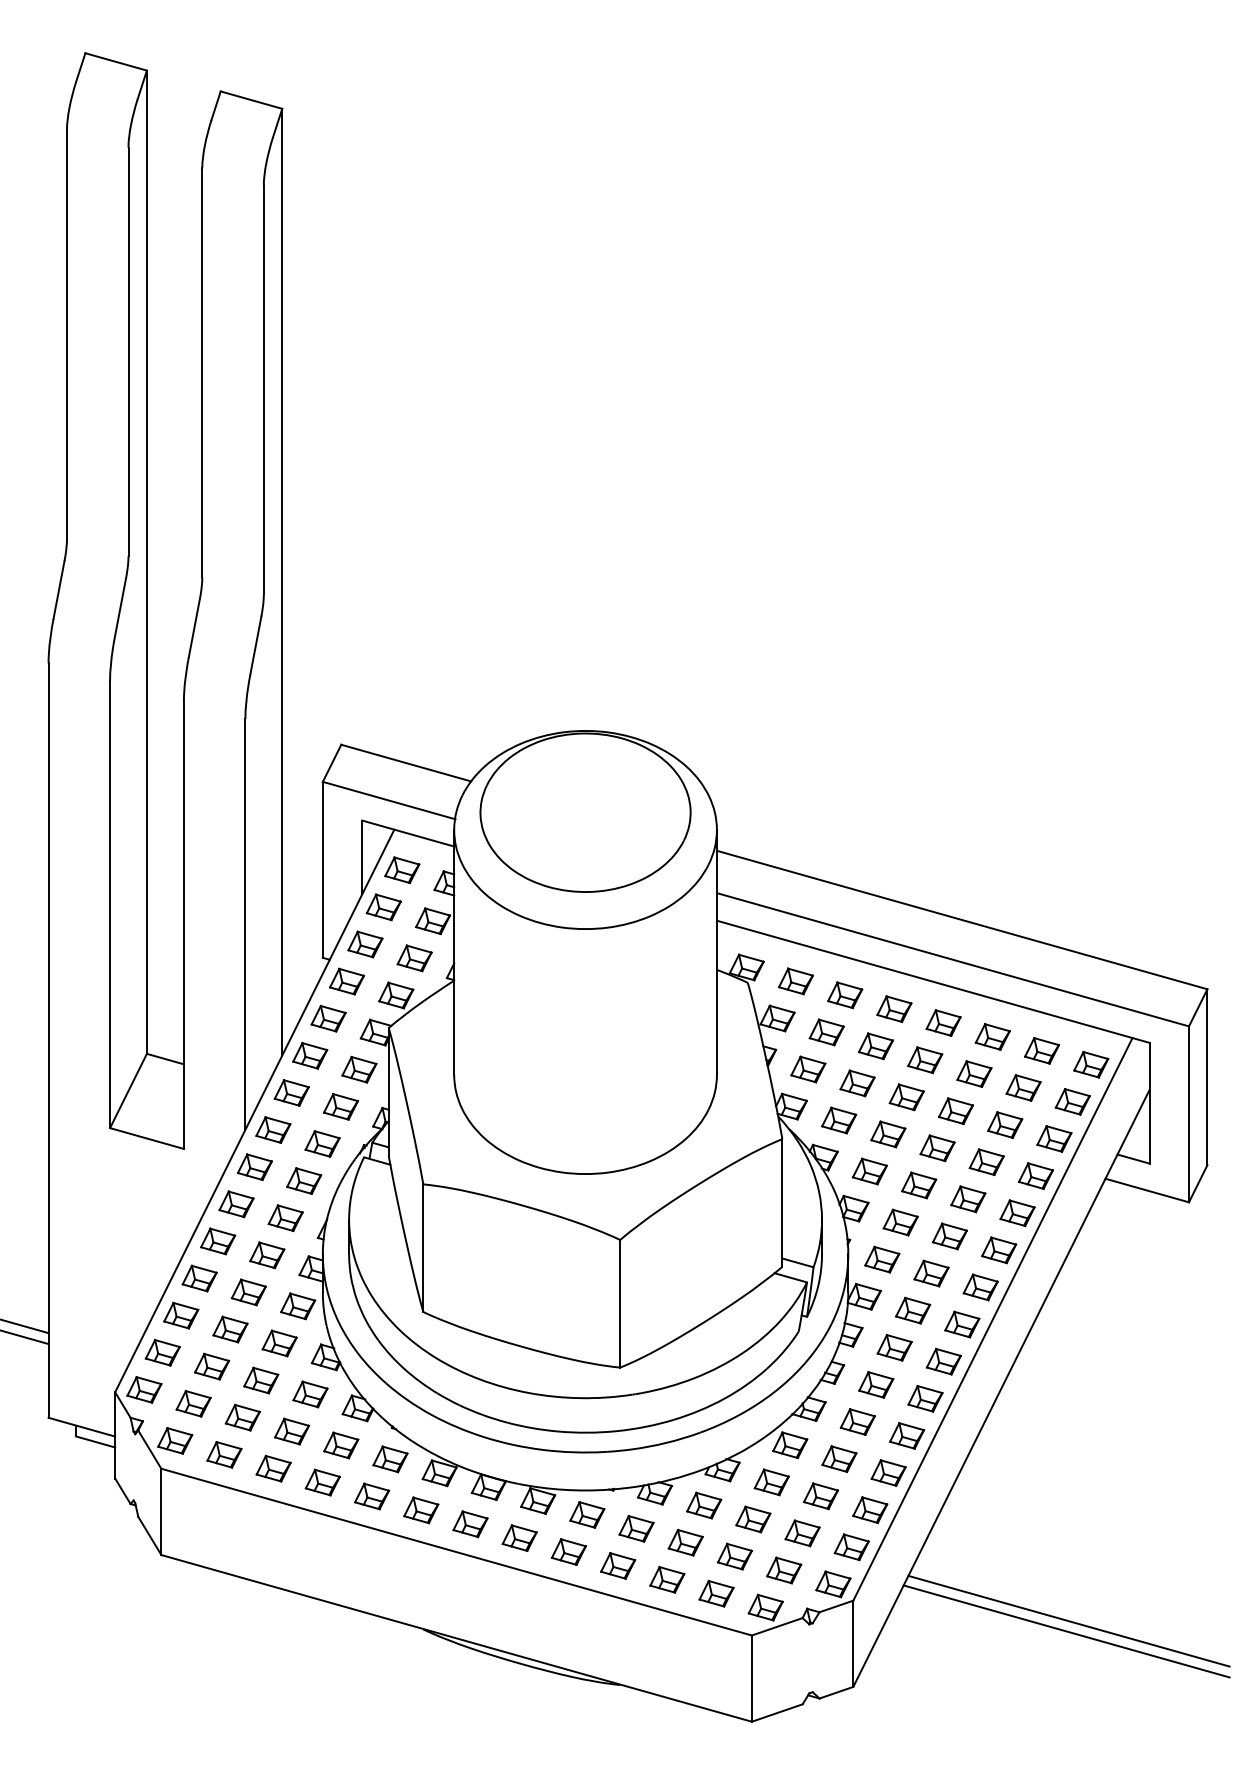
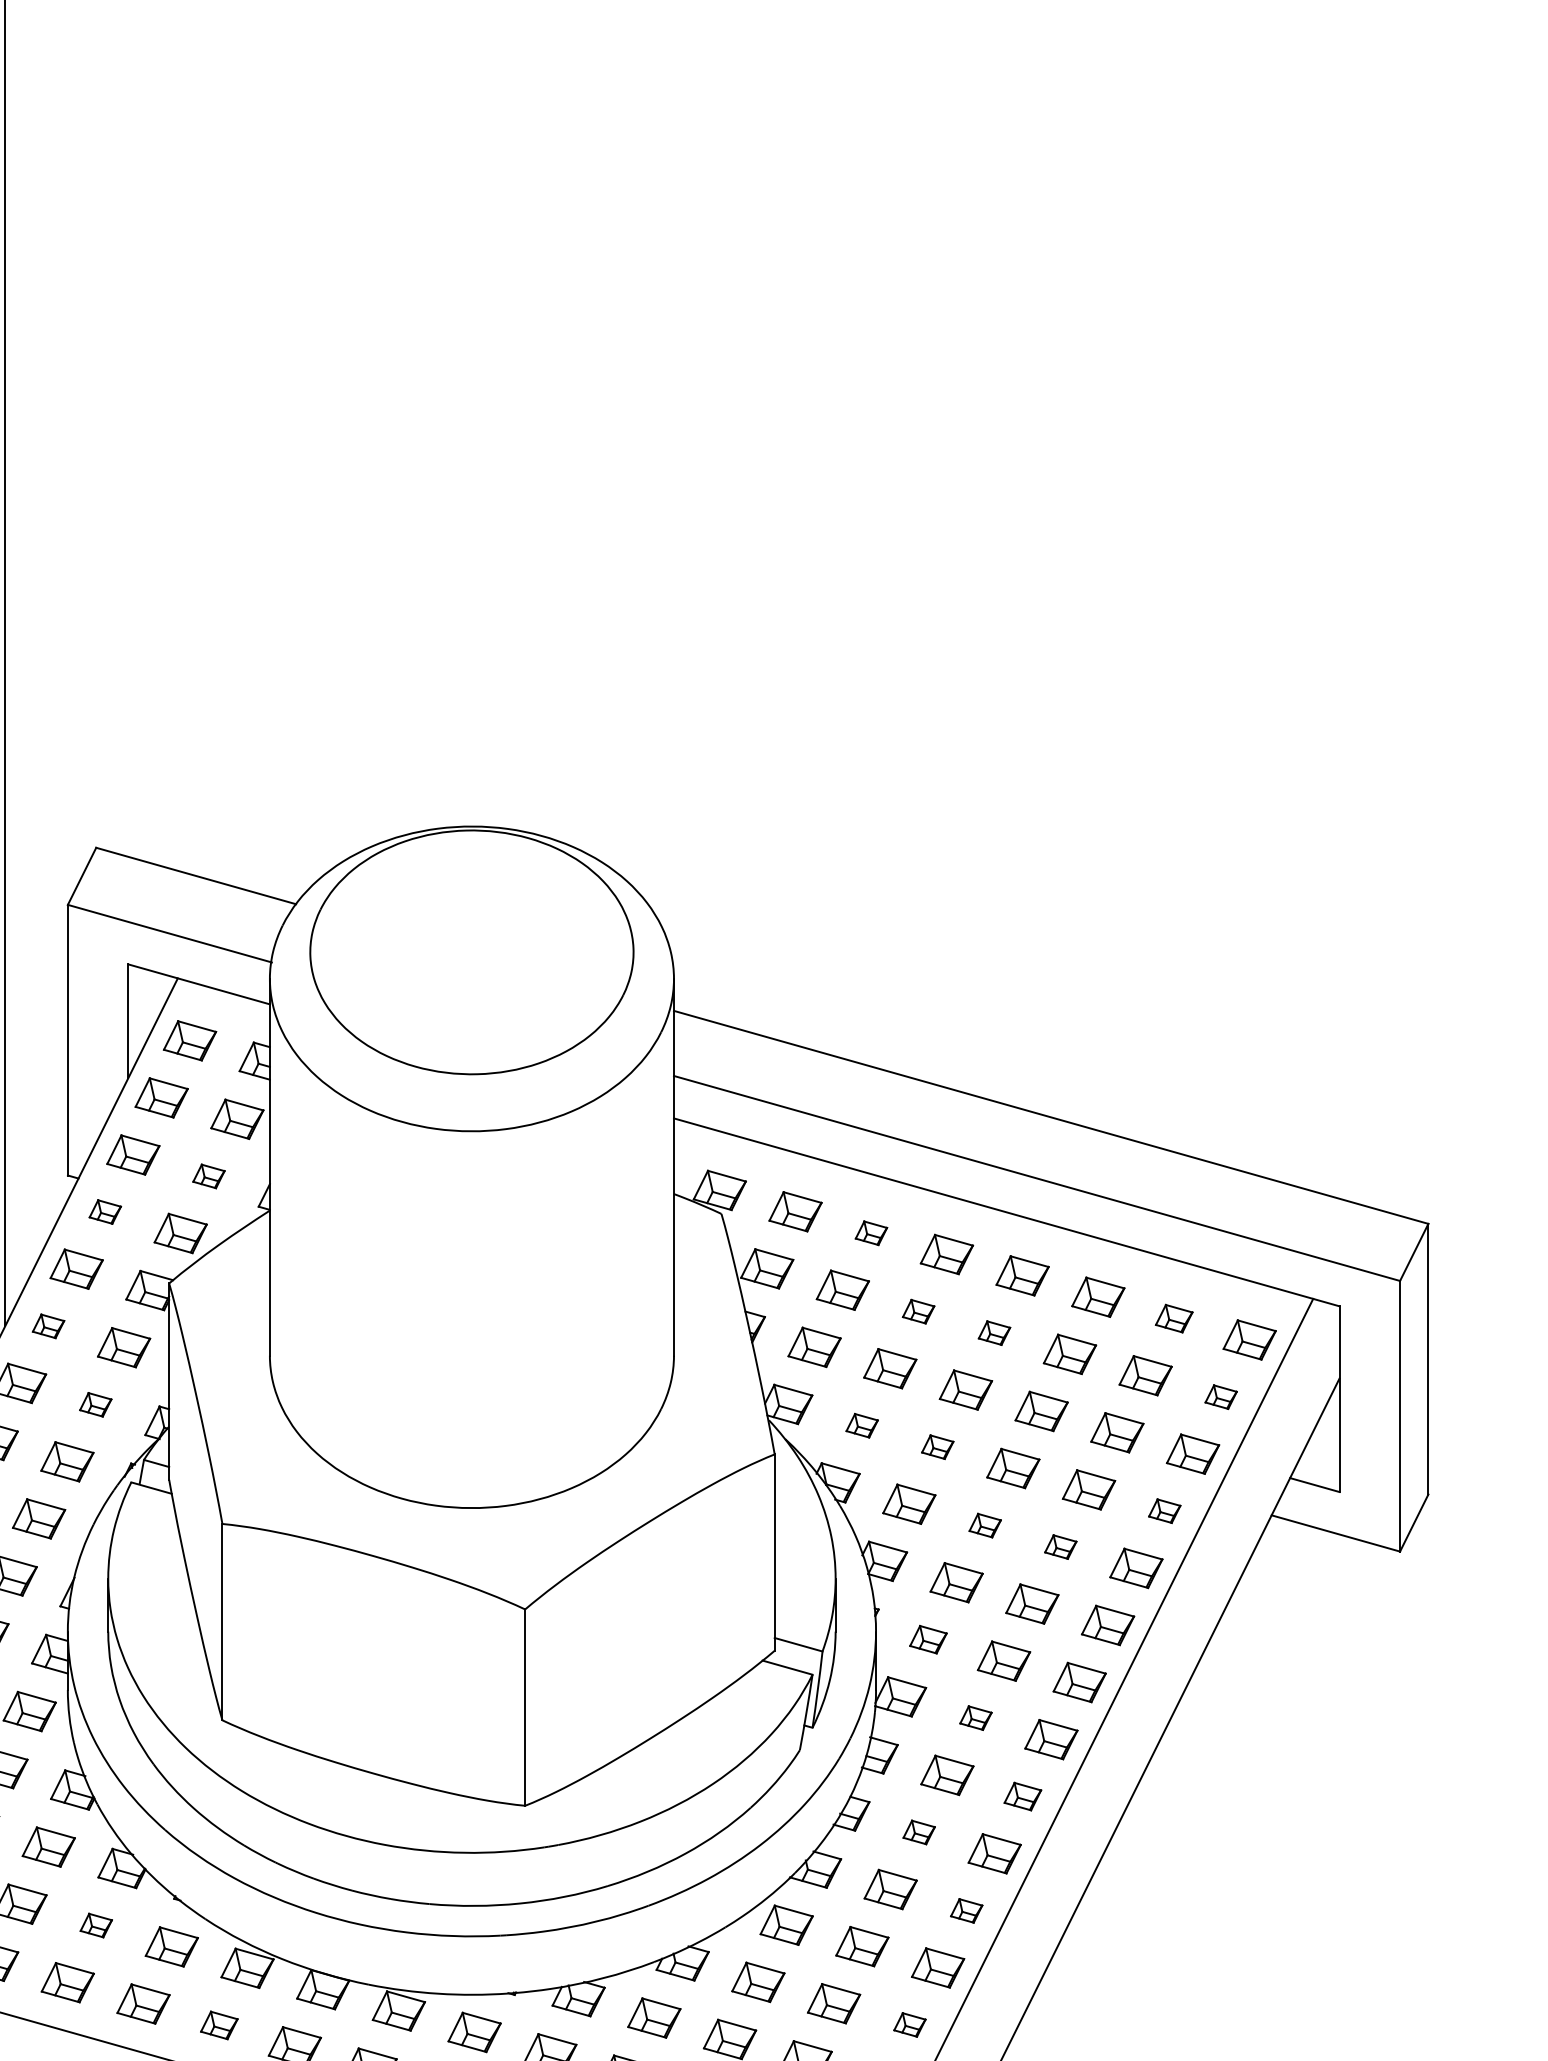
part: (414, 958) -> (208, 1176), size x0.6
part: (347, 981) -> (105, 1211), size x0.6
part: (845, 995) -> (871, 1233), size x0.6
part: (875, 1046) -> (917, 1311), size x0.6
part: (1042, 1050) -> (1174, 1318), size x0.7
part: (310, 1055) -> (48, 1325), size x0.6
part: (925, 1060) -> (994, 1333), size x0.6
part: (1072, 1101) -> (1220, 1396), size x0.6
part: (340, 1106) -> (95, 1404), size x0.6
part: (839, 1120) -> (862, 1425), size x0.6
part: (888, 1134) -> (937, 1447), size x0.6
part: (1035, 1175) -> (1163, 1510), size x0.6
part: (919, 1185) -> (985, 1525), size x0.6
part: (968, 1199) -> (1060, 1547), size x0.6
part: (882, 1259) -> (928, 1639), size x0.7
part: (913, 1310) -> (976, 1717), size x0.6
part: (943, 1361) -> (1022, 1796), size x0.7
part: (876, 1384) -> (919, 1831), size x0.6
part: (907, 1435) -> (967, 1910), size x0.6
part: (341, 1445) -> (96, 1925), size x0.6
part: (870, 1509) -> (910, 2024), size x0.6
part: (421, 1510) -> (219, 2025), size x0.7

